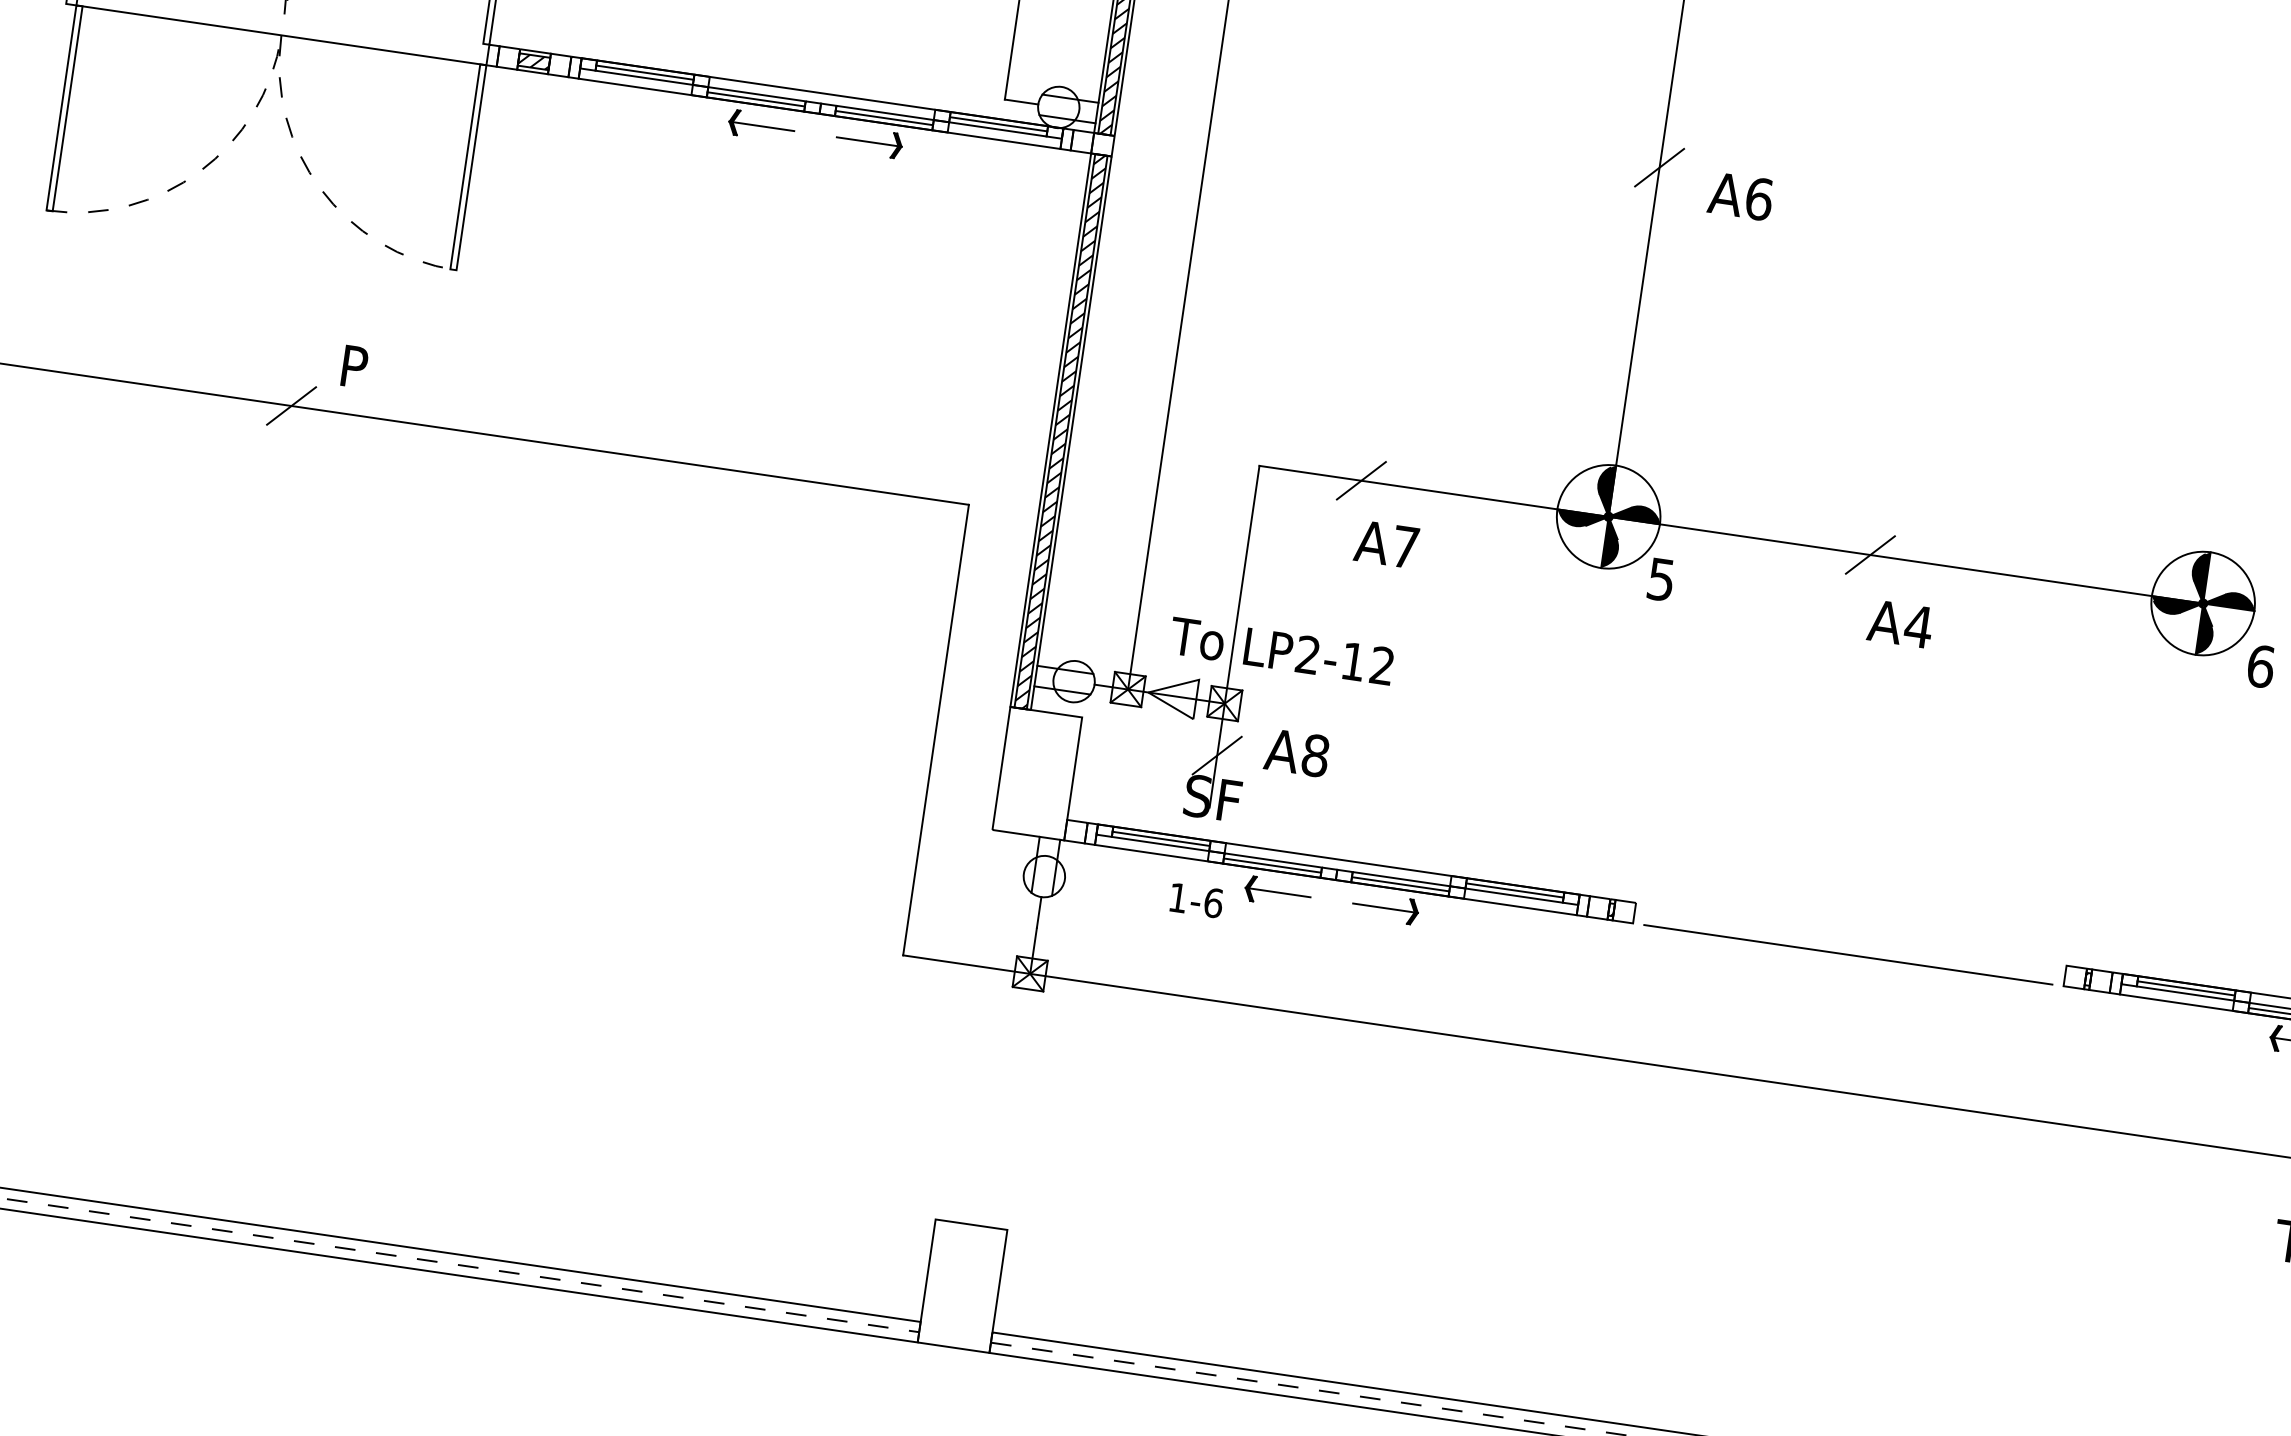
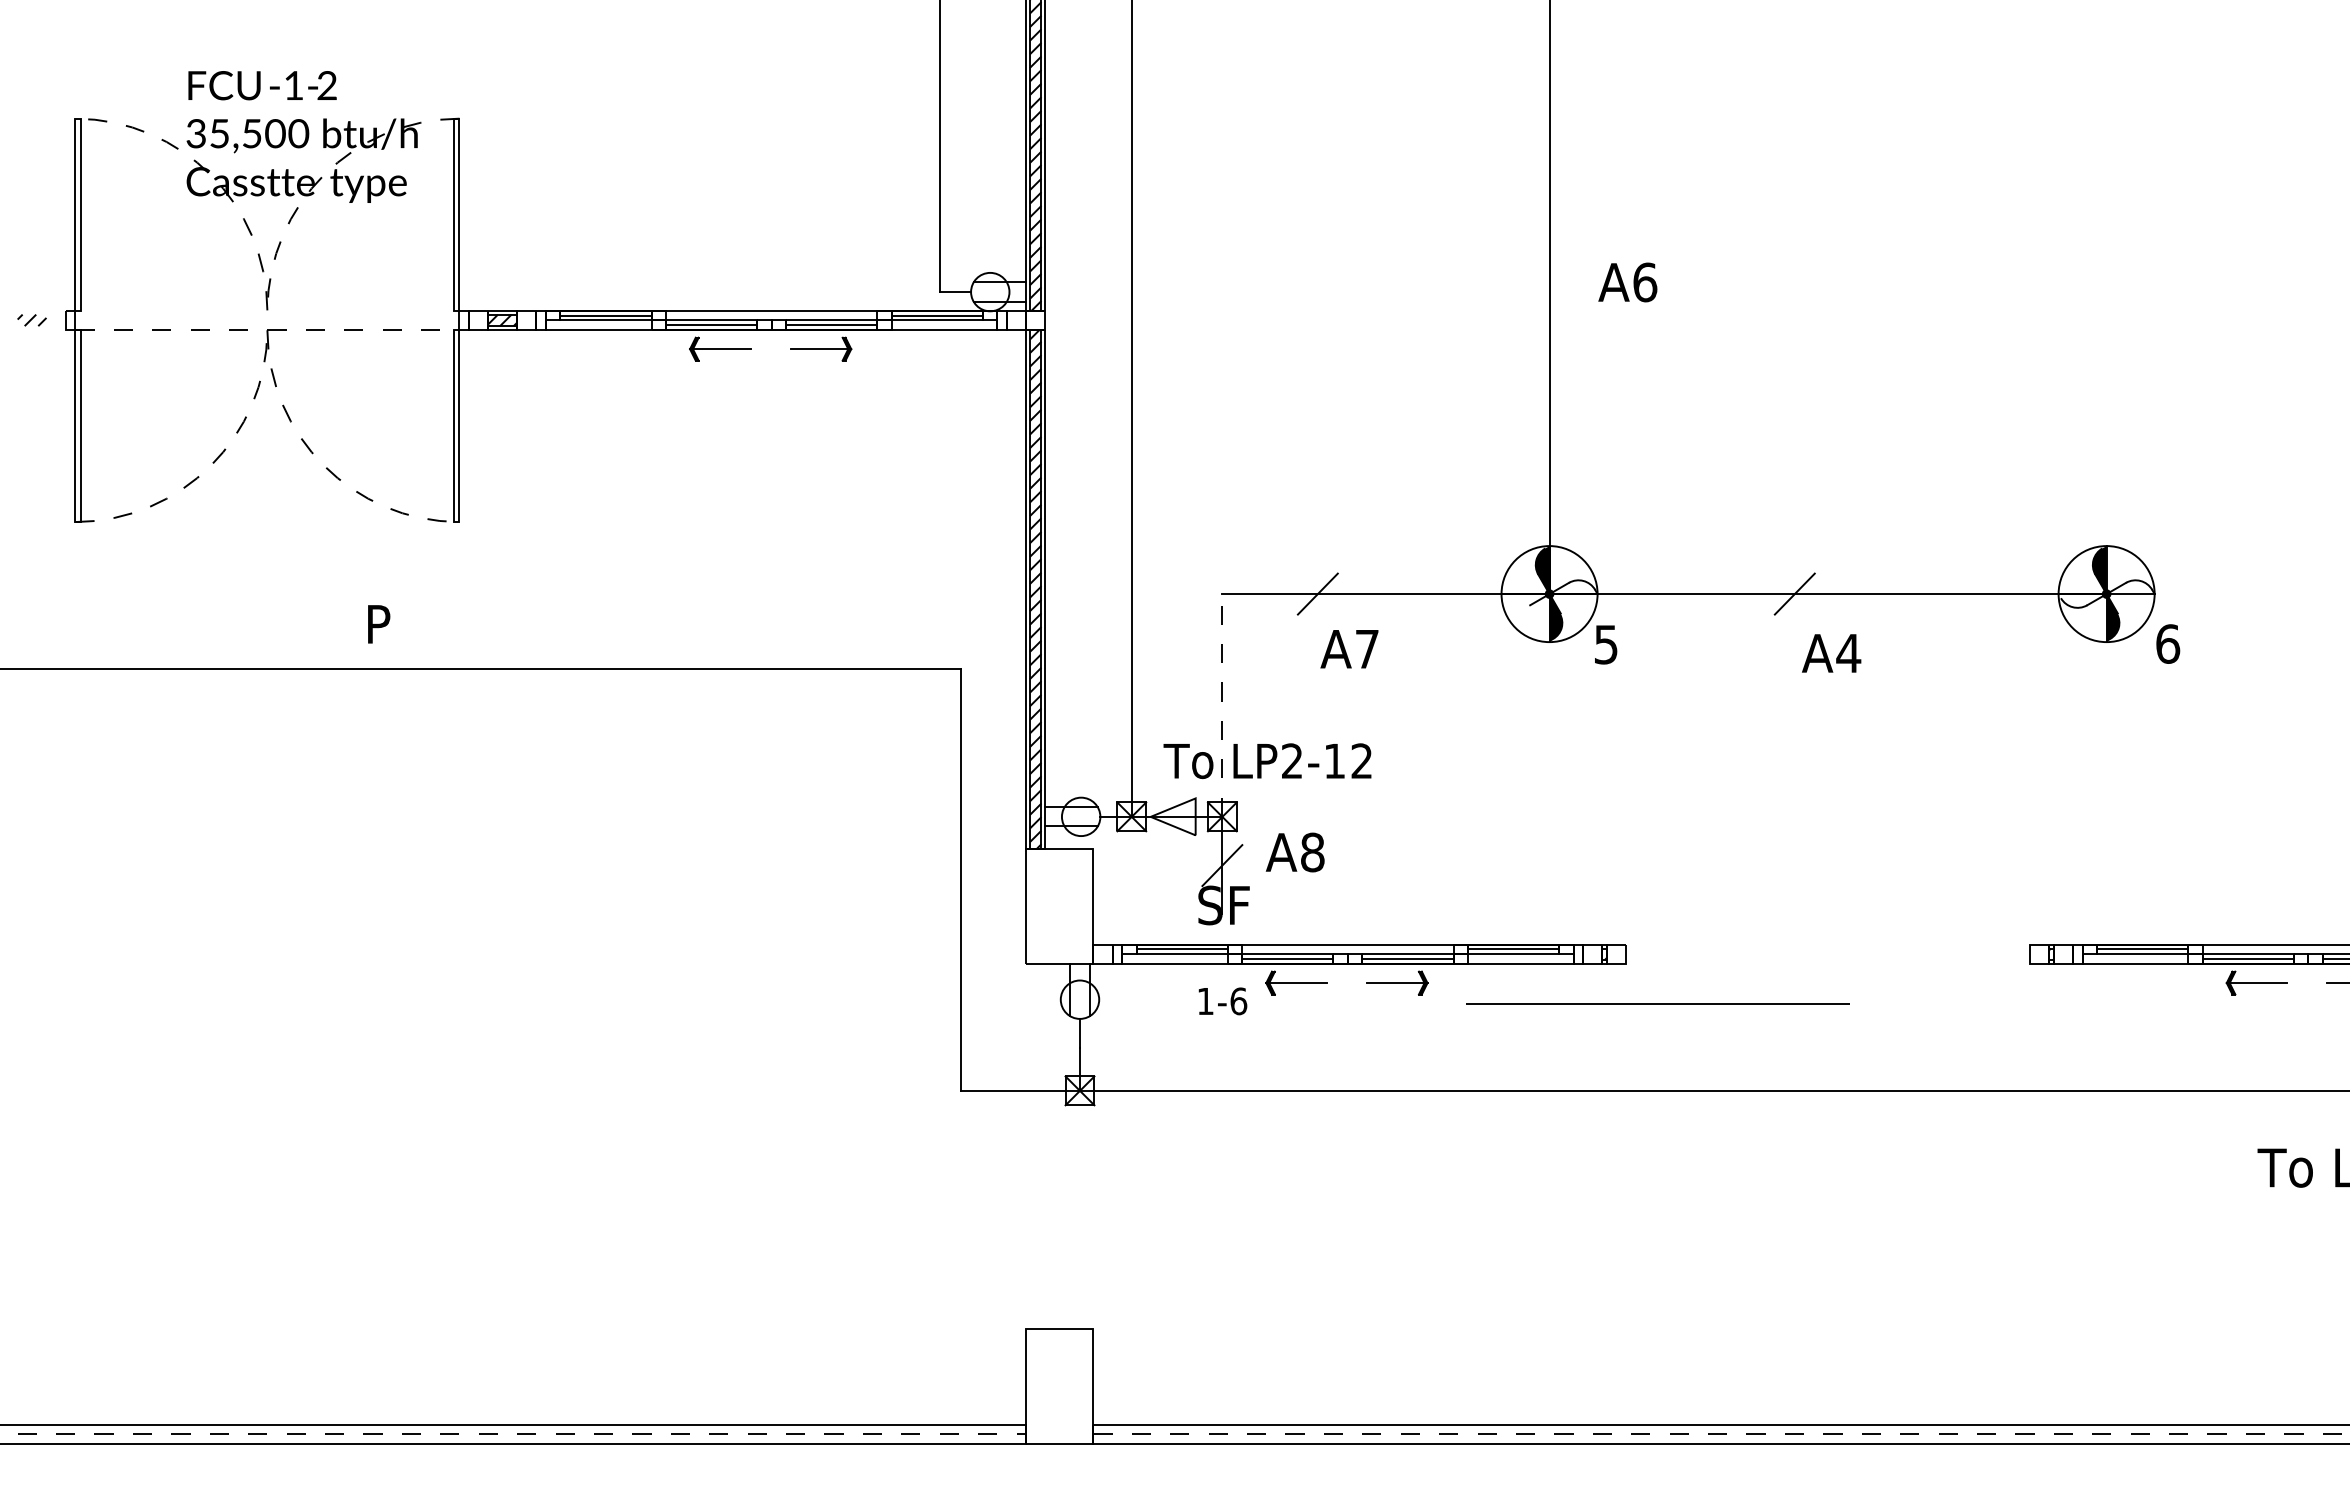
line: (281, 34) -> (267, 329), solid -> dashed
line: (1659, 167) -> (1549, 266), removed
line: (291, 405) -> (326, 668), removed
fill: (1636, 513) -> (1574, 587), removed
fill: (1579, 519) -> (1523, 600), removed
line: (1242, 583) -> (1222, 704), solid -> dashed
fill: (2230, 600) -> (2131, 587), removed
fill: (2174, 606) -> (2080, 600), removed
line: (1847, 954) -> (1657, 1003), moved

